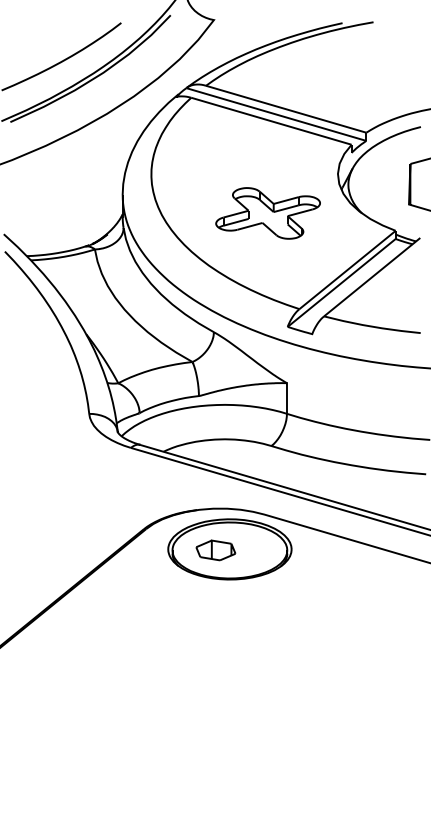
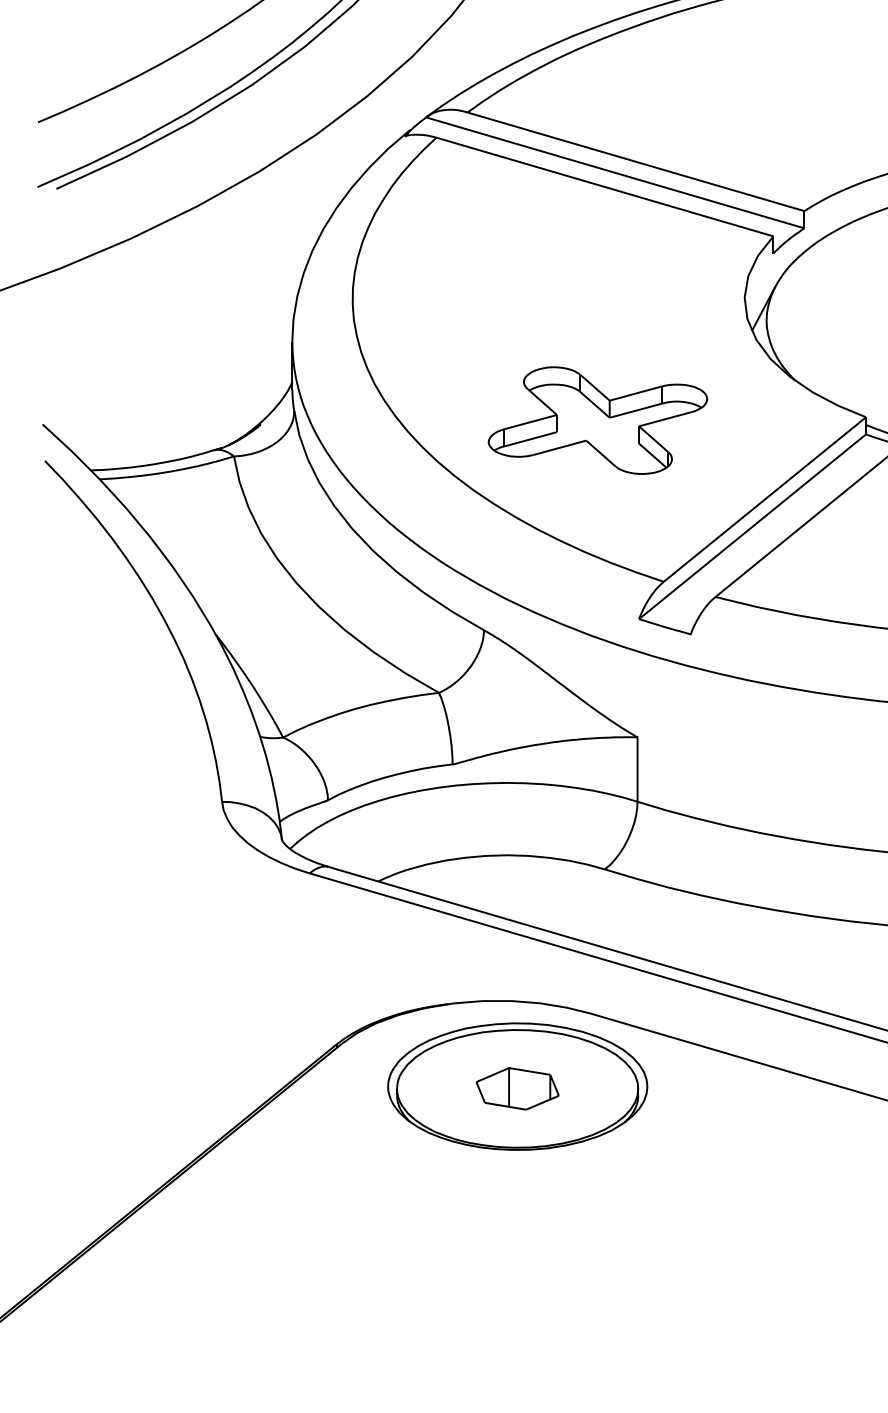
part: (267, 213) -> (596, 420), moved
part: (215, 550) -> (516, 1088), moved

